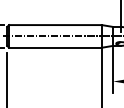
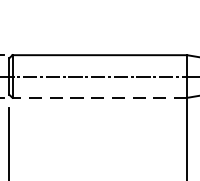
line: (55, 47) -> (99, 97), solid -> dashed

